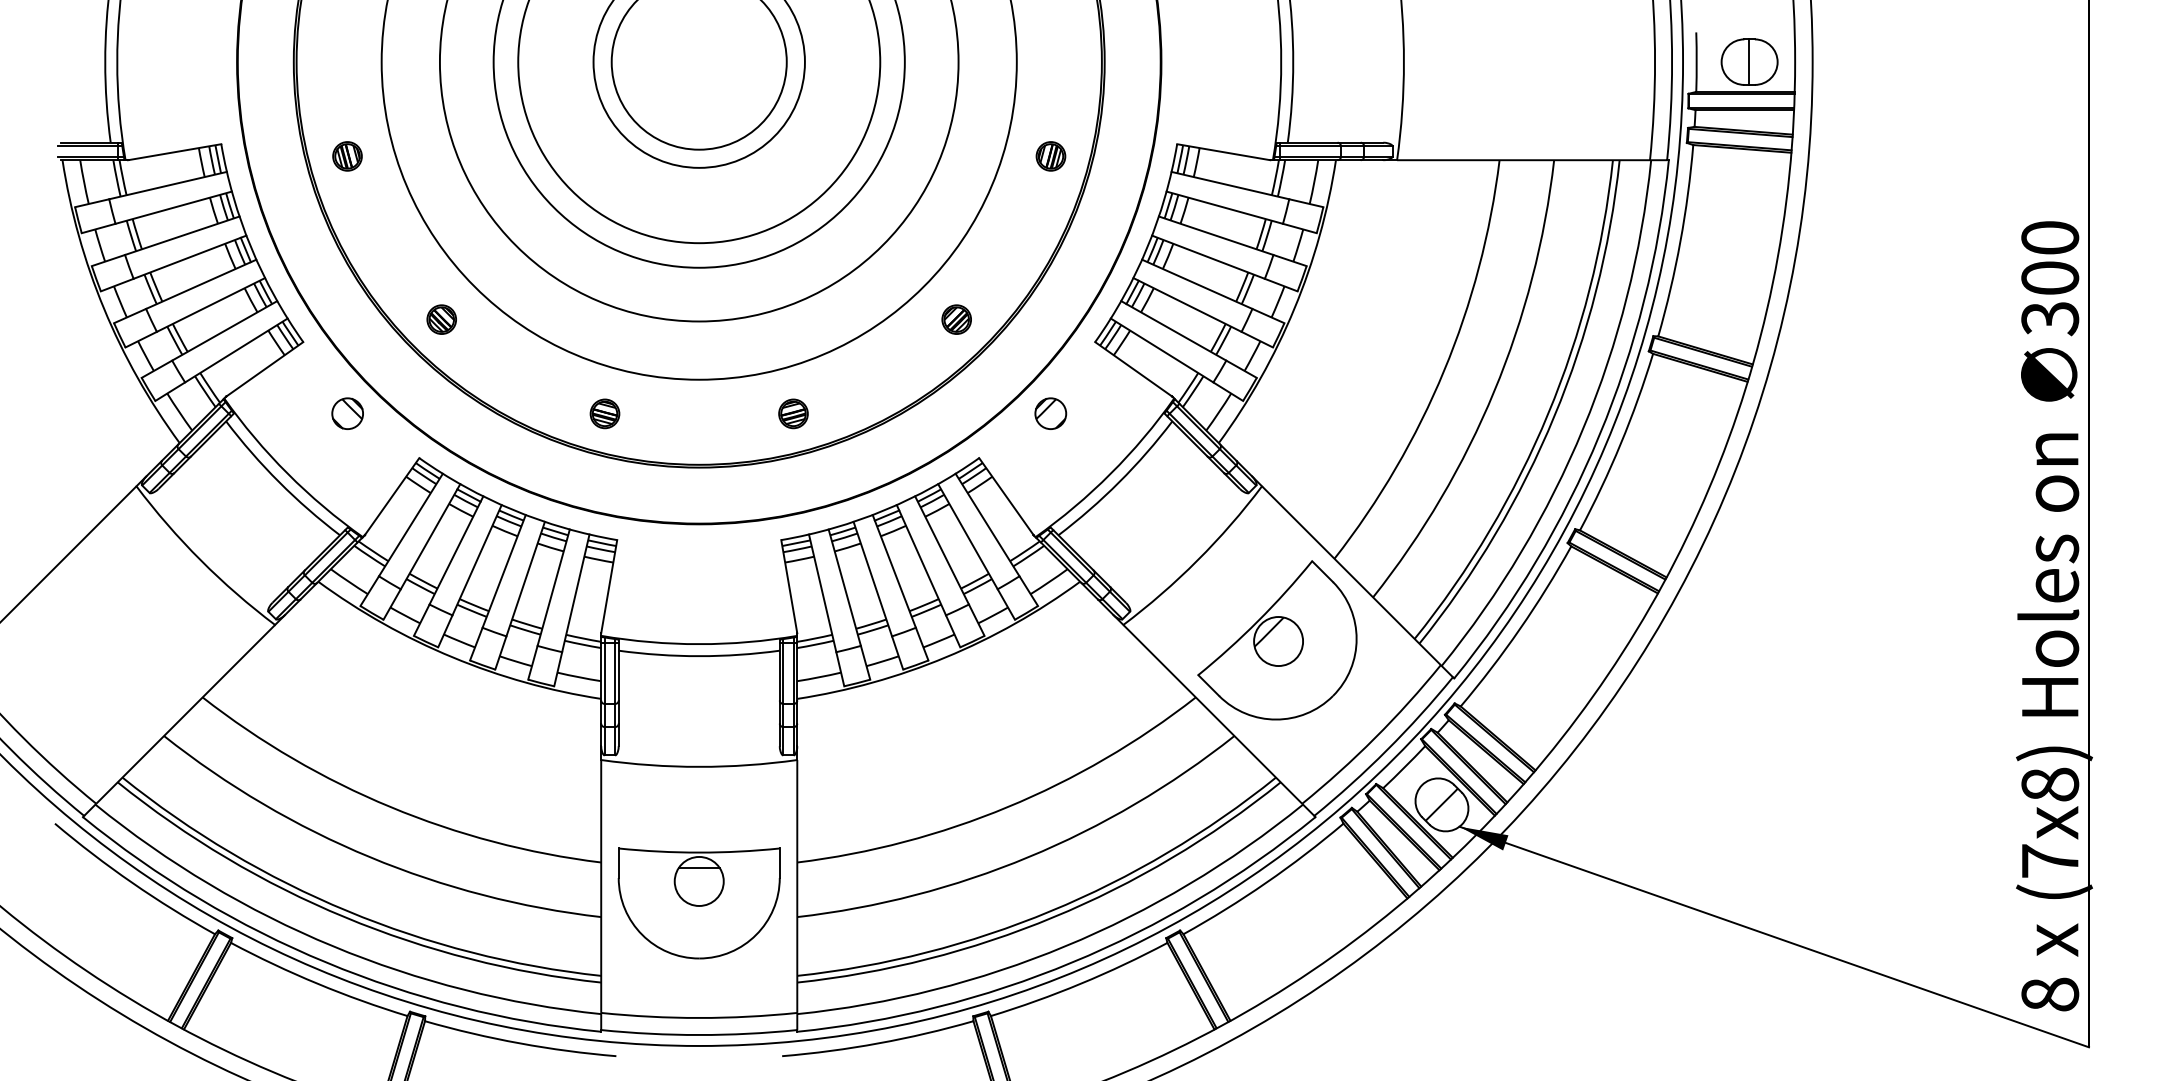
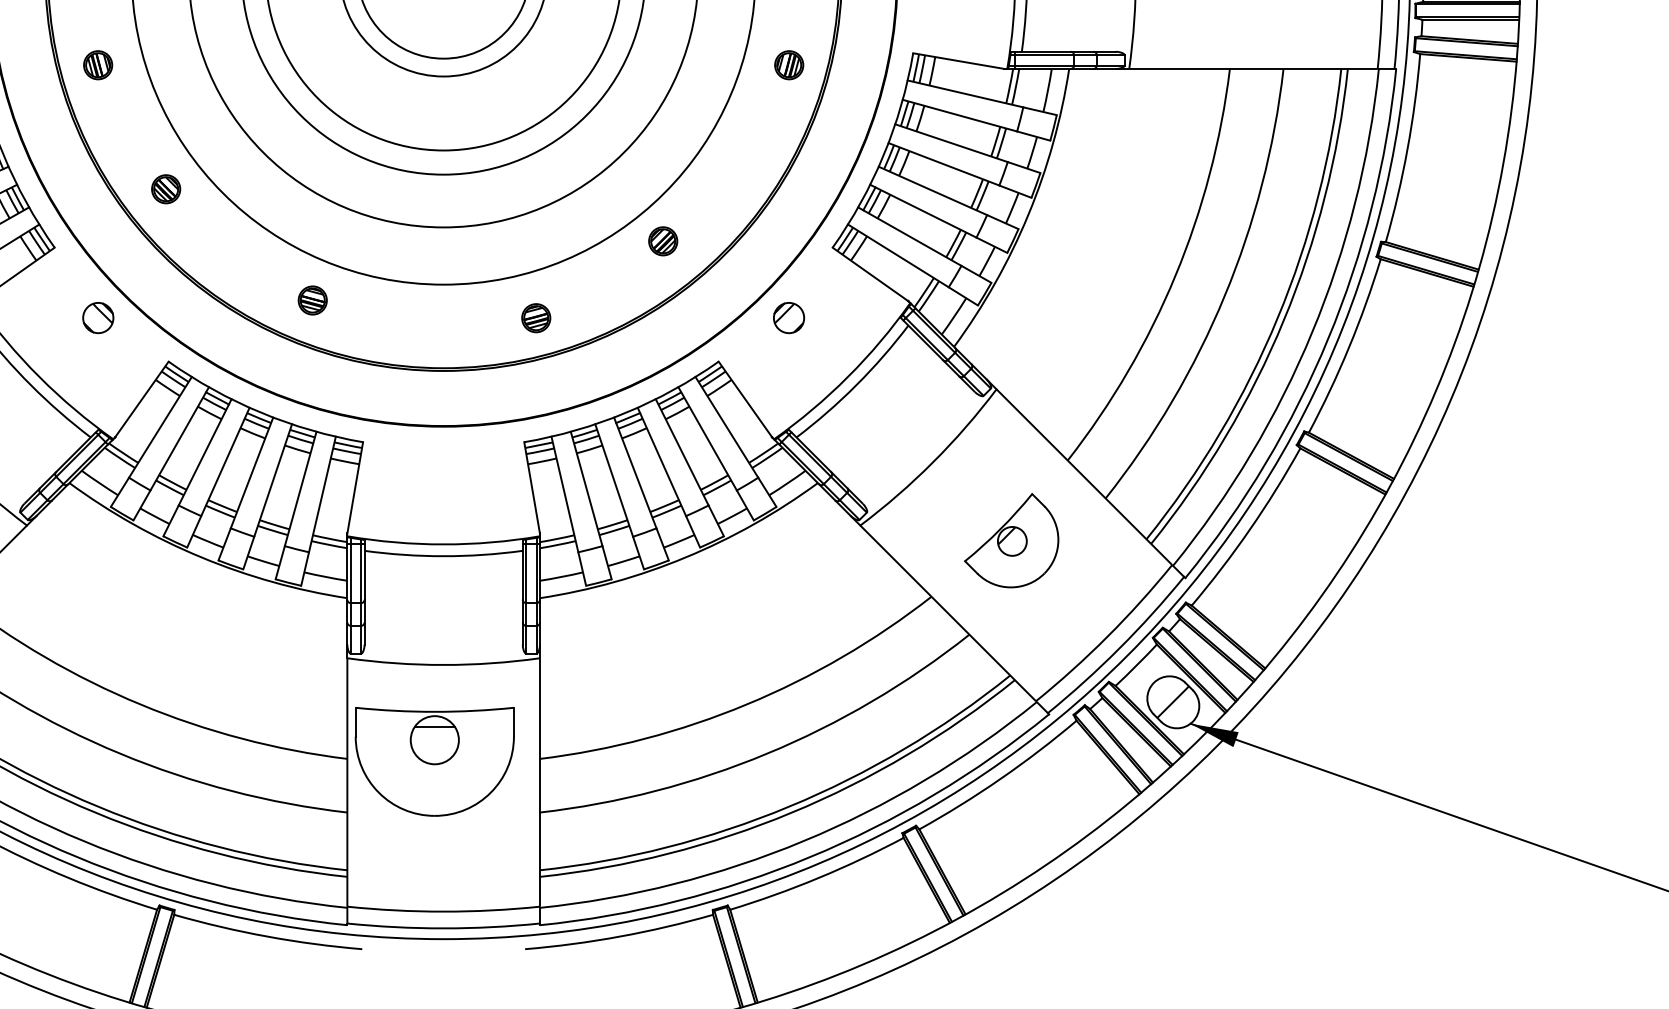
part: (441, 319) -> (165, 189), moved
part: (956, 319) -> (662, 241), moved
part: (604, 413) -> (312, 300), moved
part: (1277, 640) -> (1011, 540), size x0.6
part: (698, 903) -> (434, 761), moved

